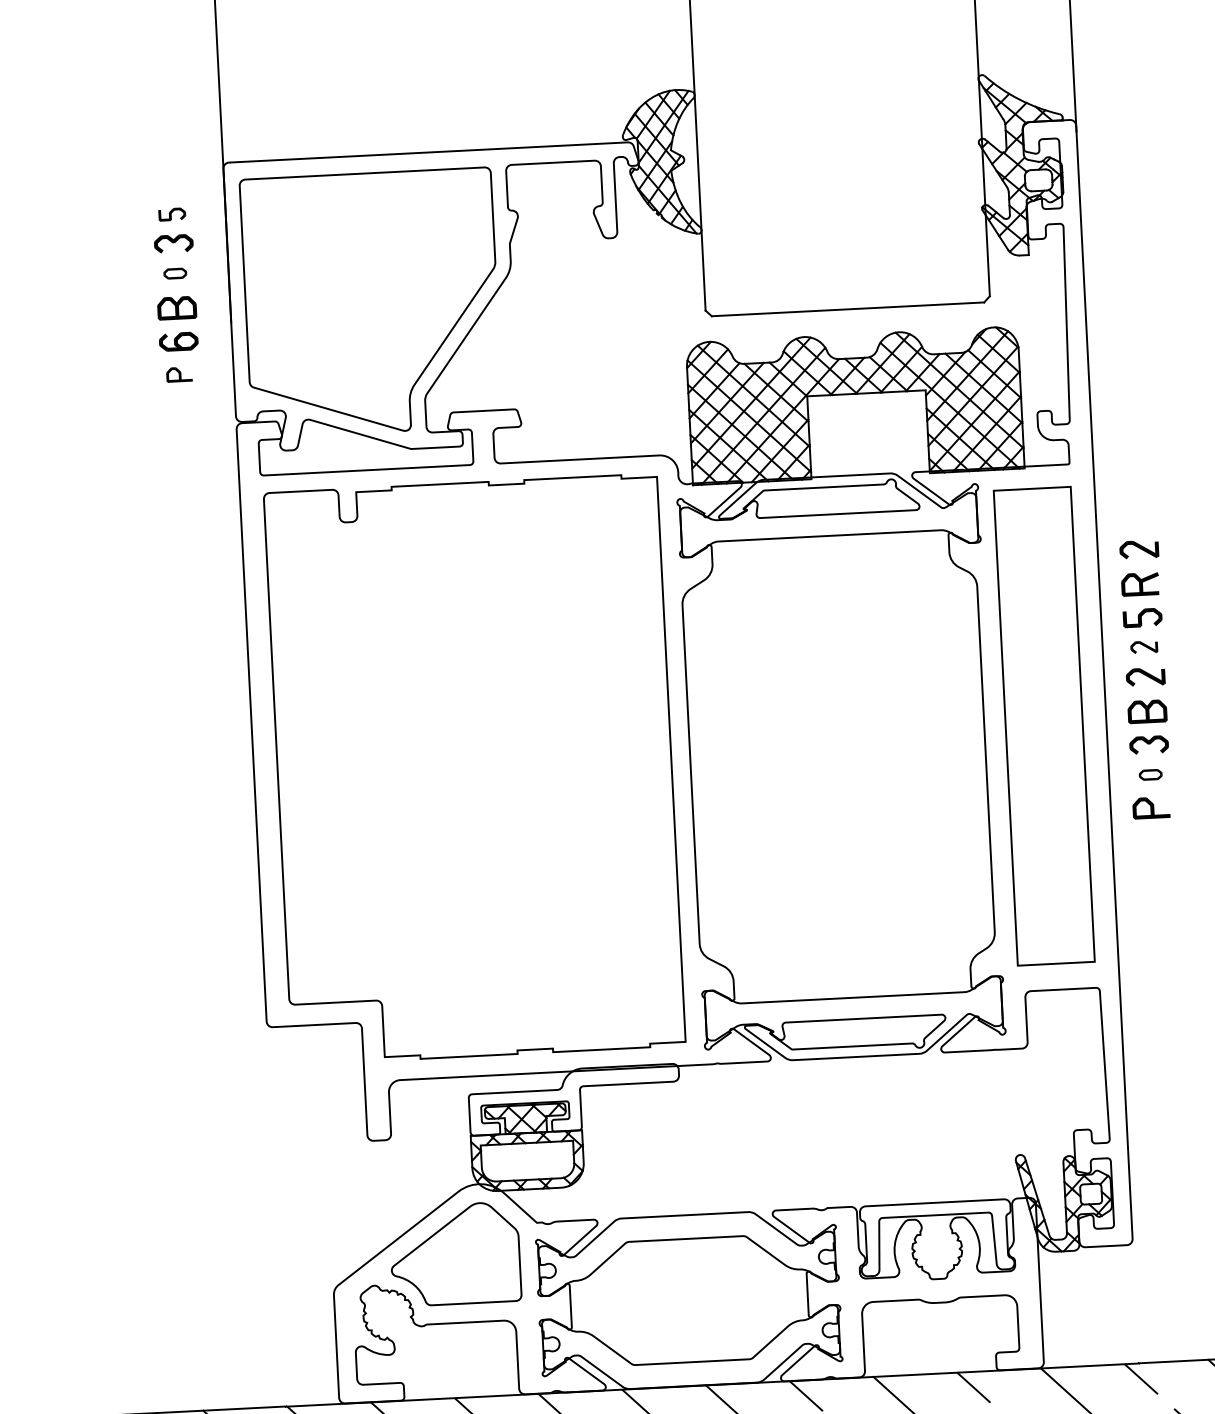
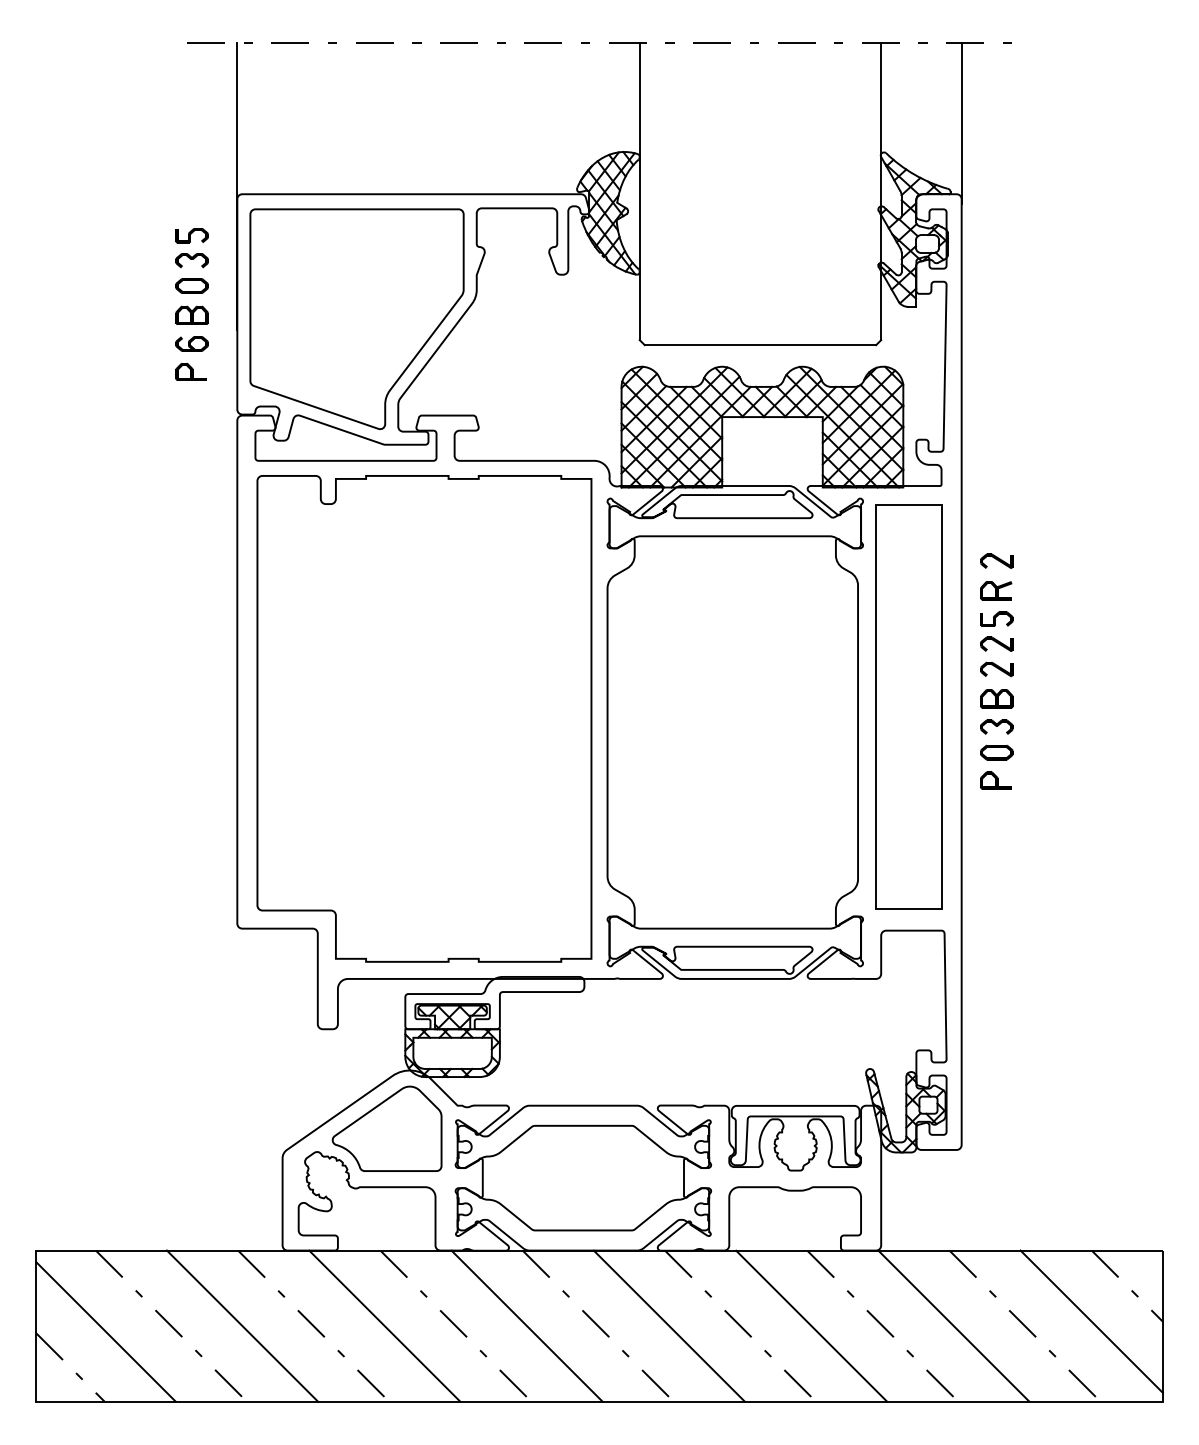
part: (171, 214) -> (191, 235), size x1.43
part: (174, 273) -> (191, 285), size x1.67
part: (178, 374) -> (190, 371), size x1.43
part: (1143, 646) -> (996, 643), size x1.43
part: (1150, 774) -> (996, 752), size x1.67

